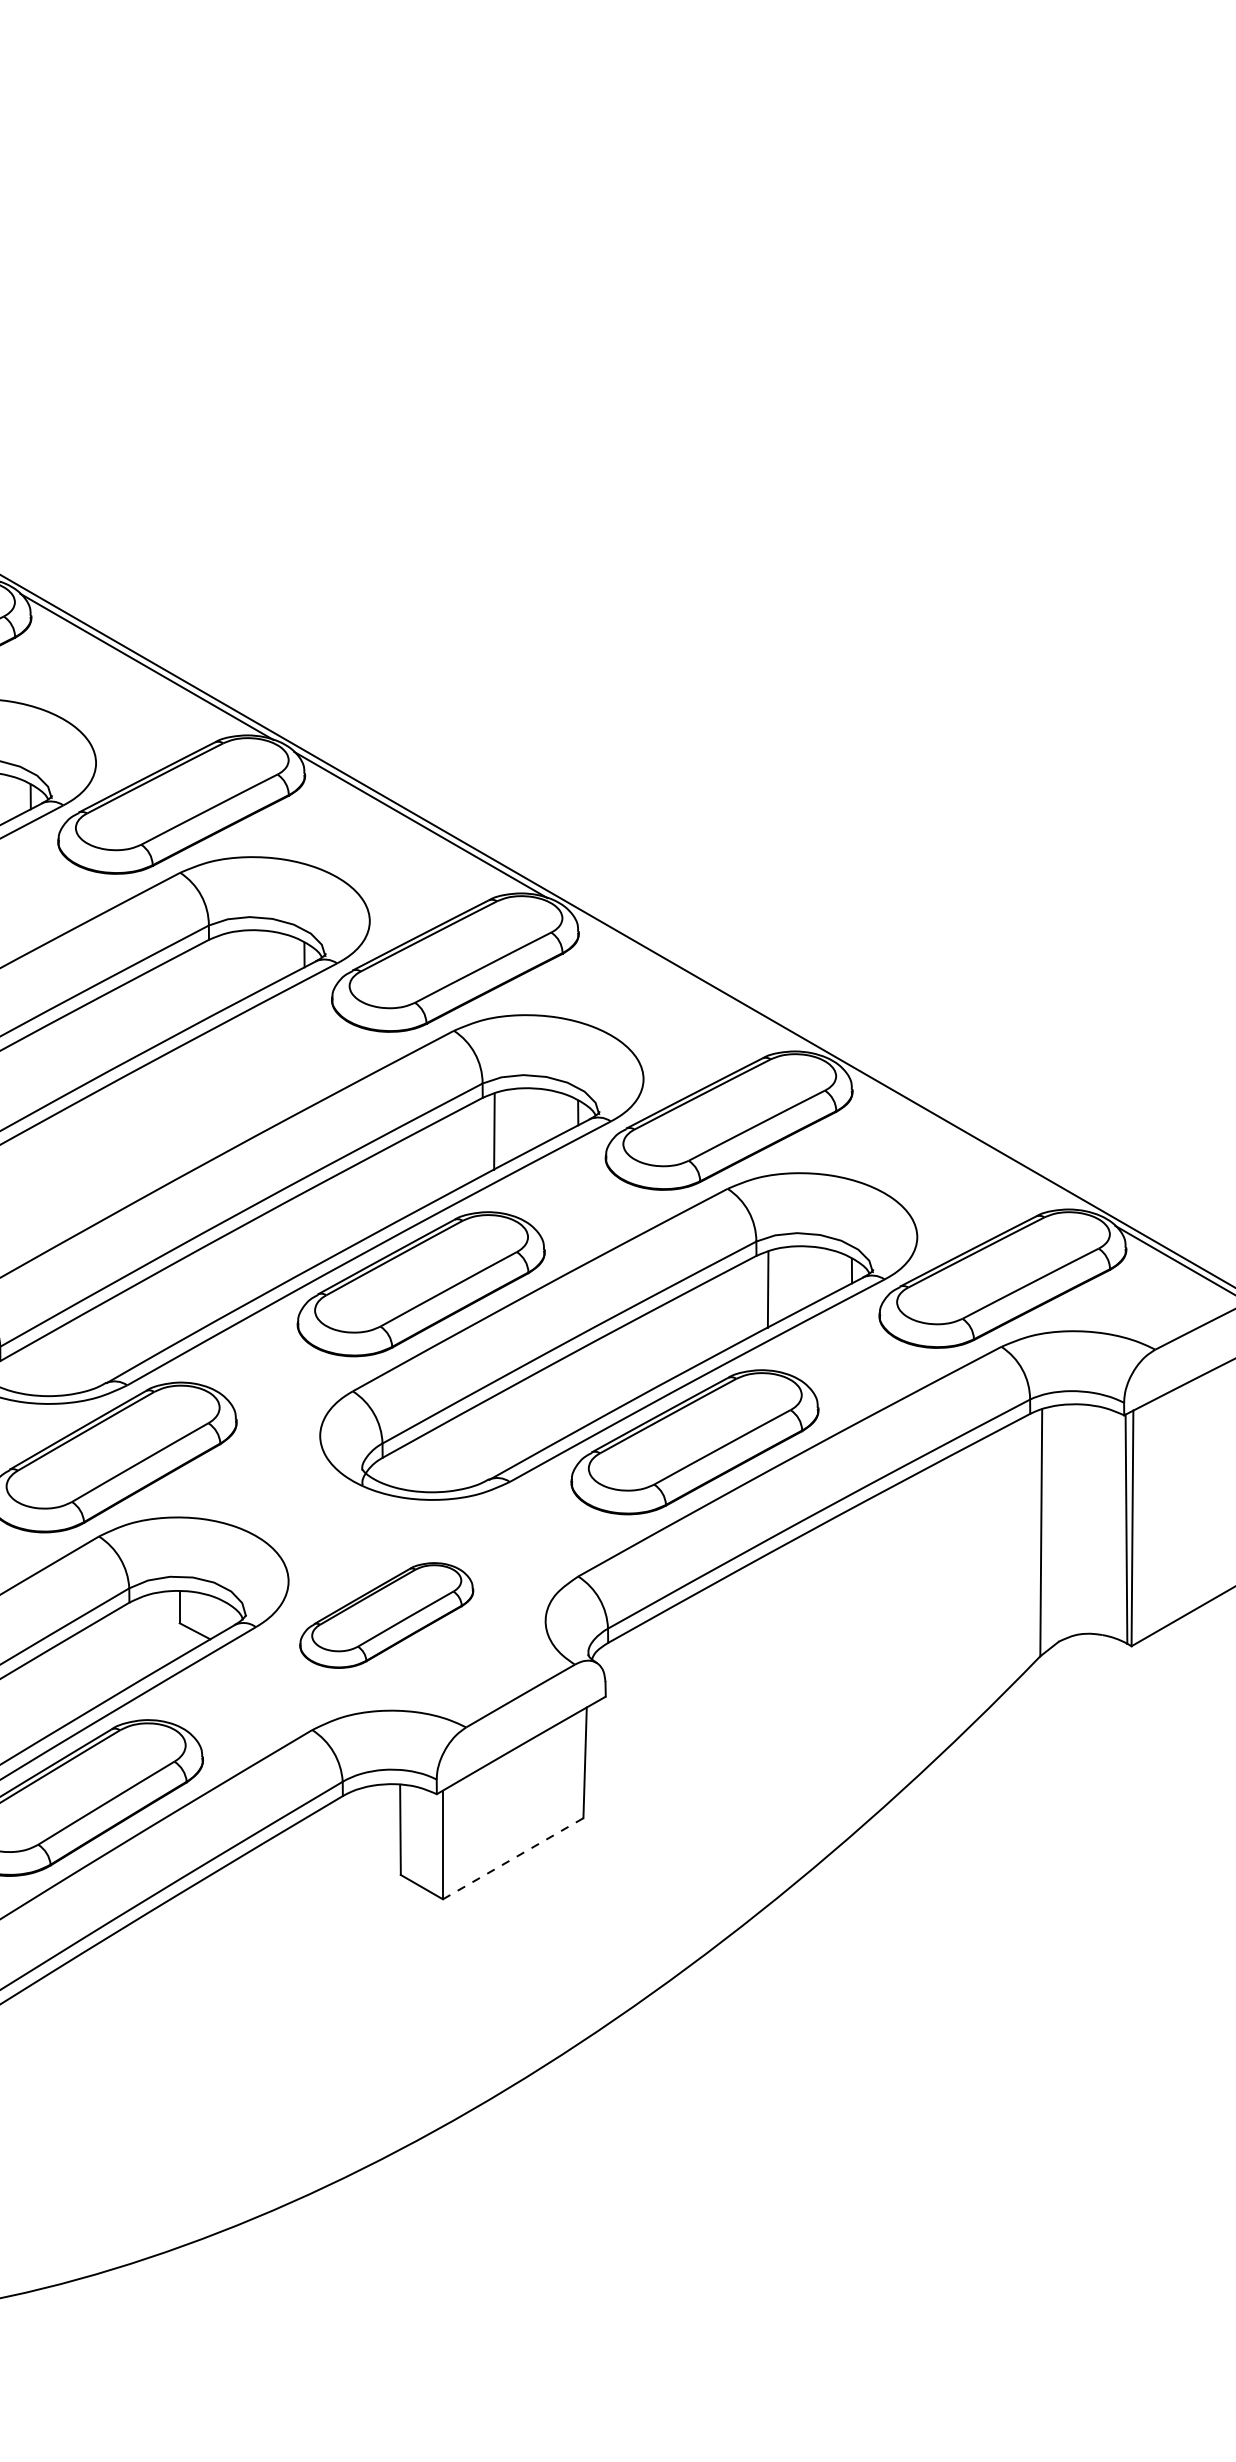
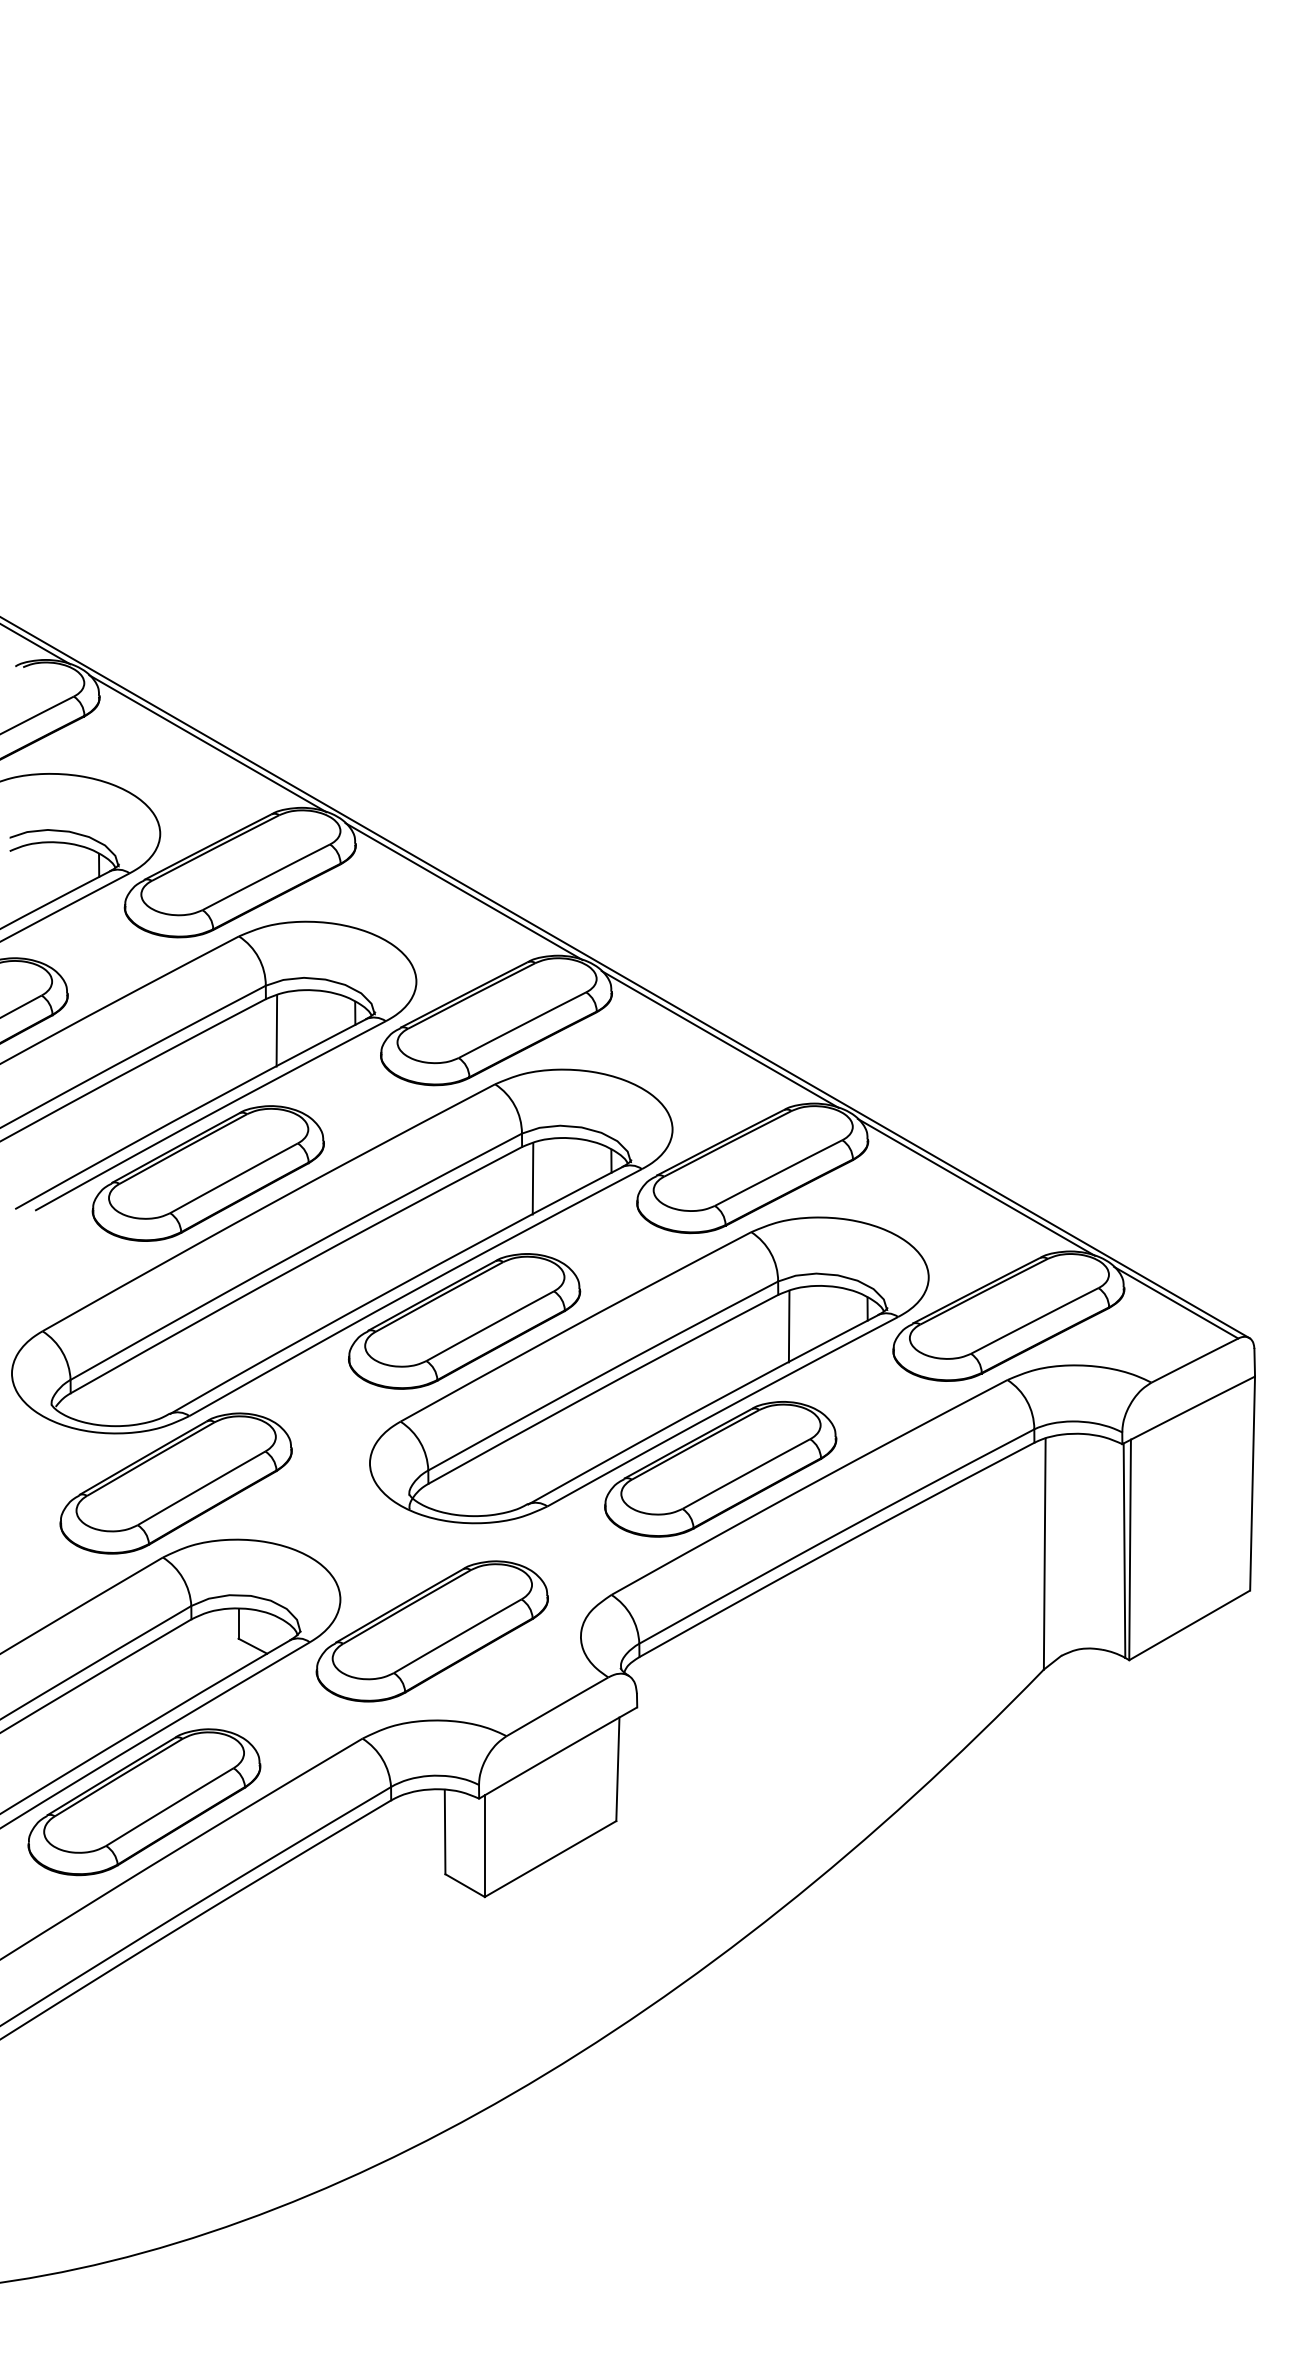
line: (220, 973) -> (276, 1030), added
line: (693, 982) -> (719, 1039), added
part: (146, 1126) -> (207, 1173), added
line: (967, 1140) -> (975, 1186), added
part: (385, 1615) -> (431, 1631), size x1.43
line: (513, 1859) -> (550, 1859), dashed -> solid

